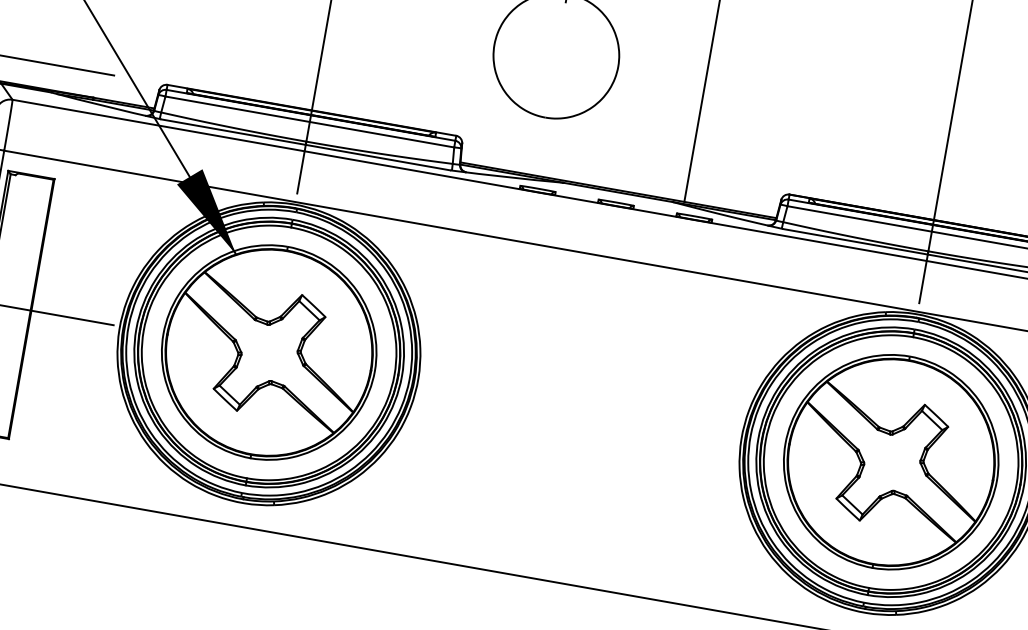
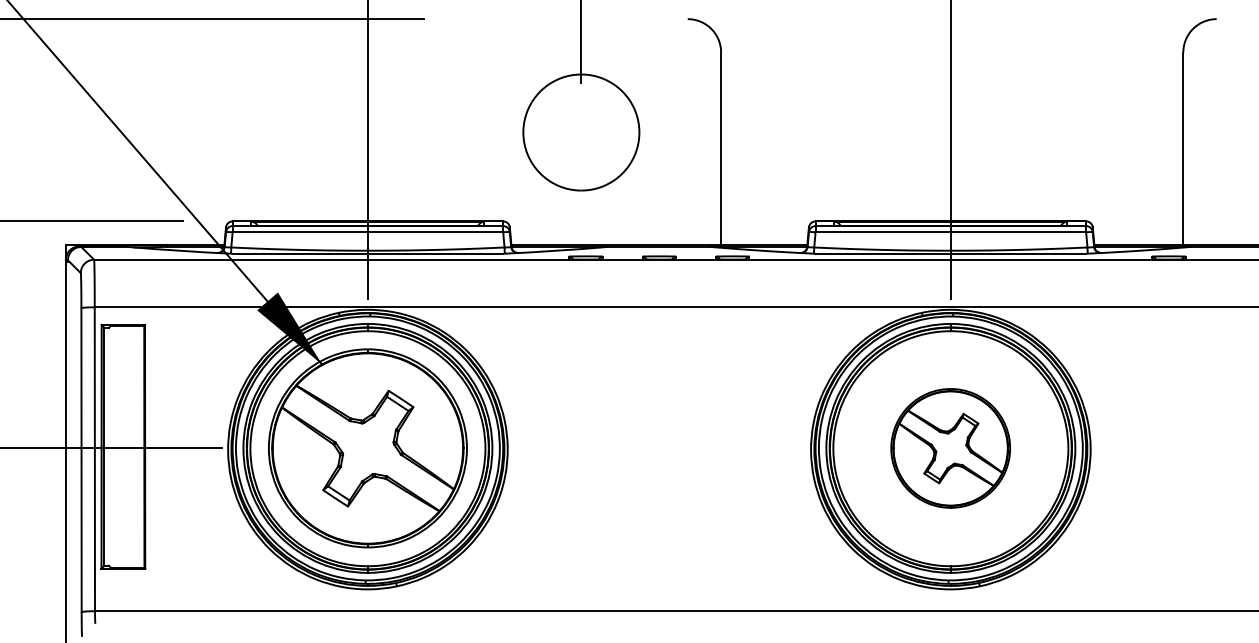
part: (890, 462) -> (950, 448), size x0.6

